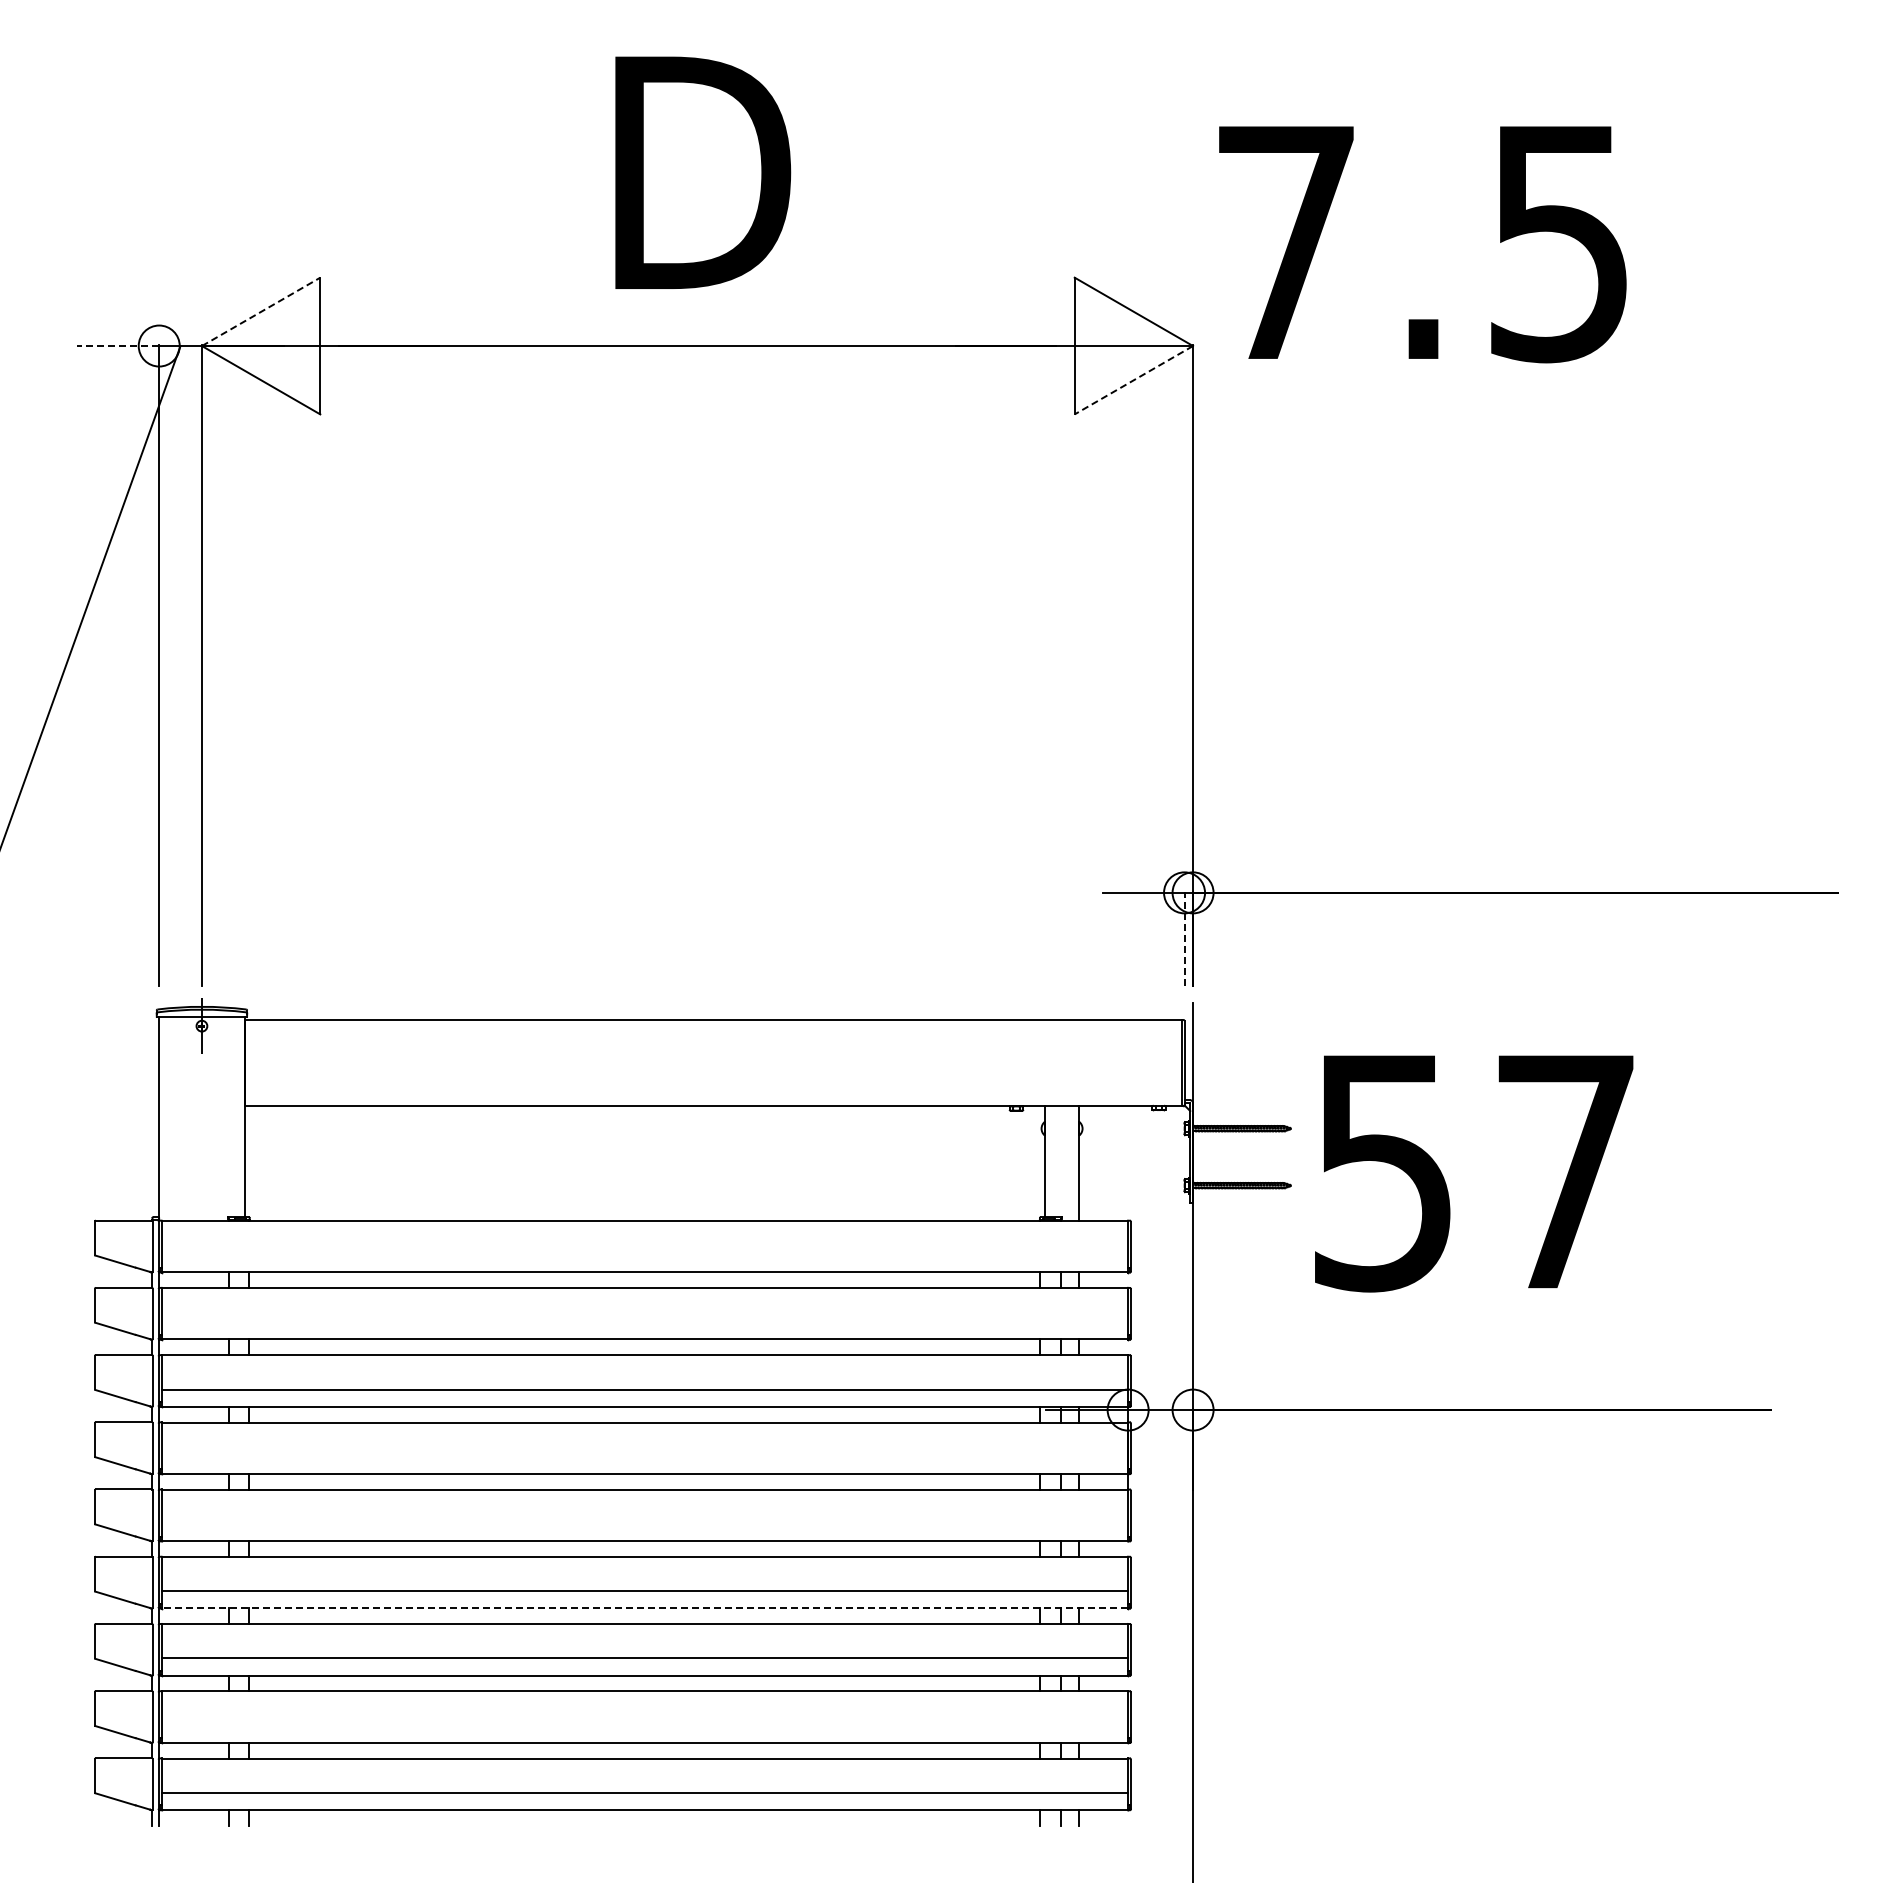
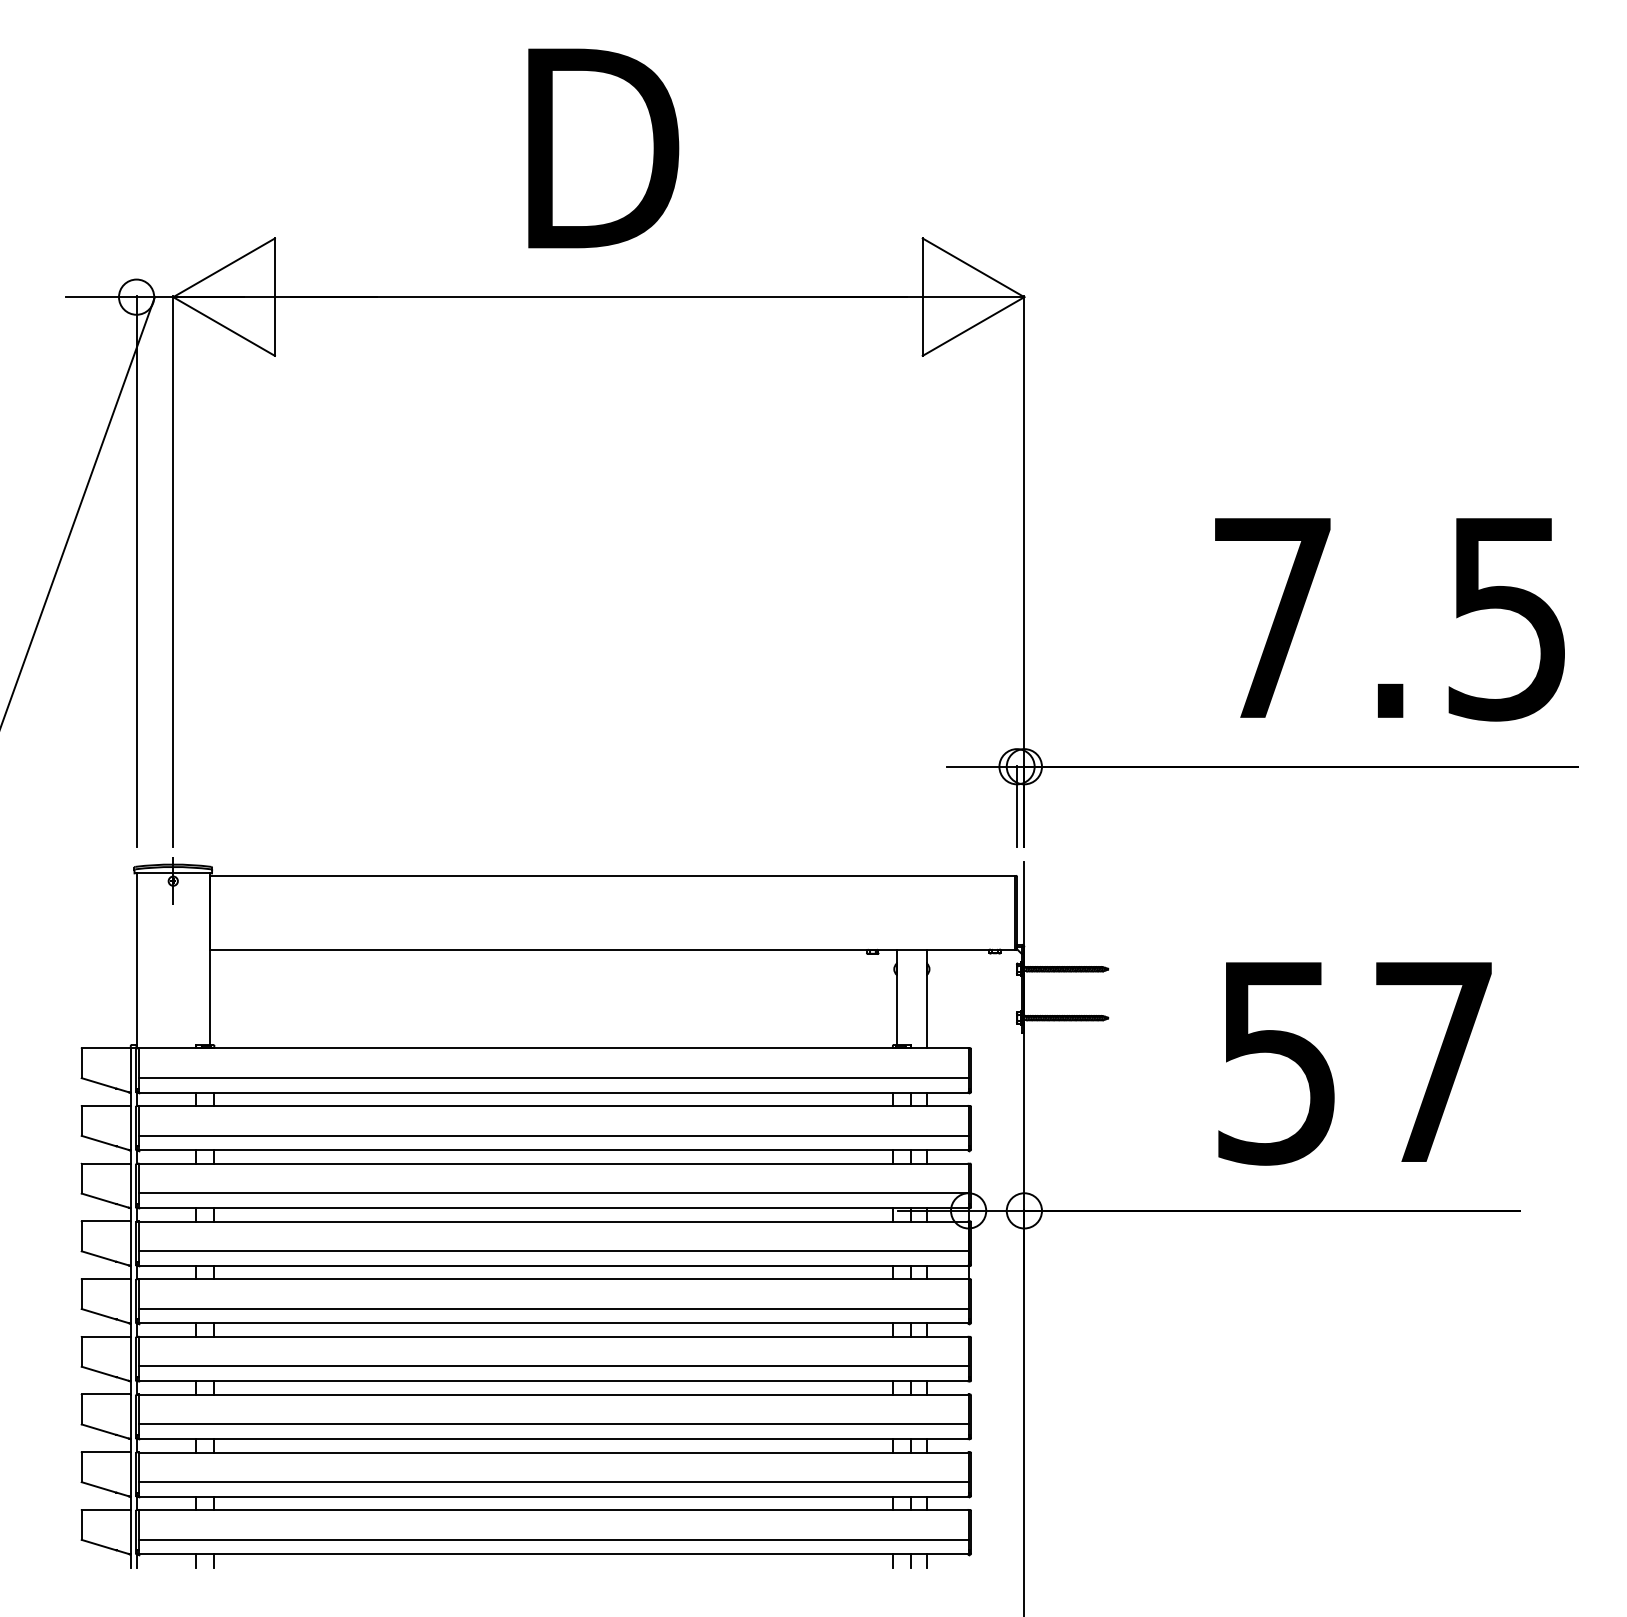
text: (1422, 244) -> (1389, 619), moved
line: (261, 311) -> (224, 267), dashed -> solid
line: (117, 346) -> (100, 297), dashed -> solid
line: (1133, 380) -> (973, 326), dashed -> solid
line: (1184, 938) -> (1017, 805), dashed -> solid
text: (1474, 1173) -> (1355, 1063), moved
line: (644, 1255) -> (553, 1078), added
line: (644, 1322) -> (553, 1135), added
line: (644, 1456) -> (553, 1250), added
line: (644, 1524) -> (553, 1309), added
line: (644, 1608) -> (553, 1381), dashed -> solid
line: (644, 1725) -> (553, 1481), added

